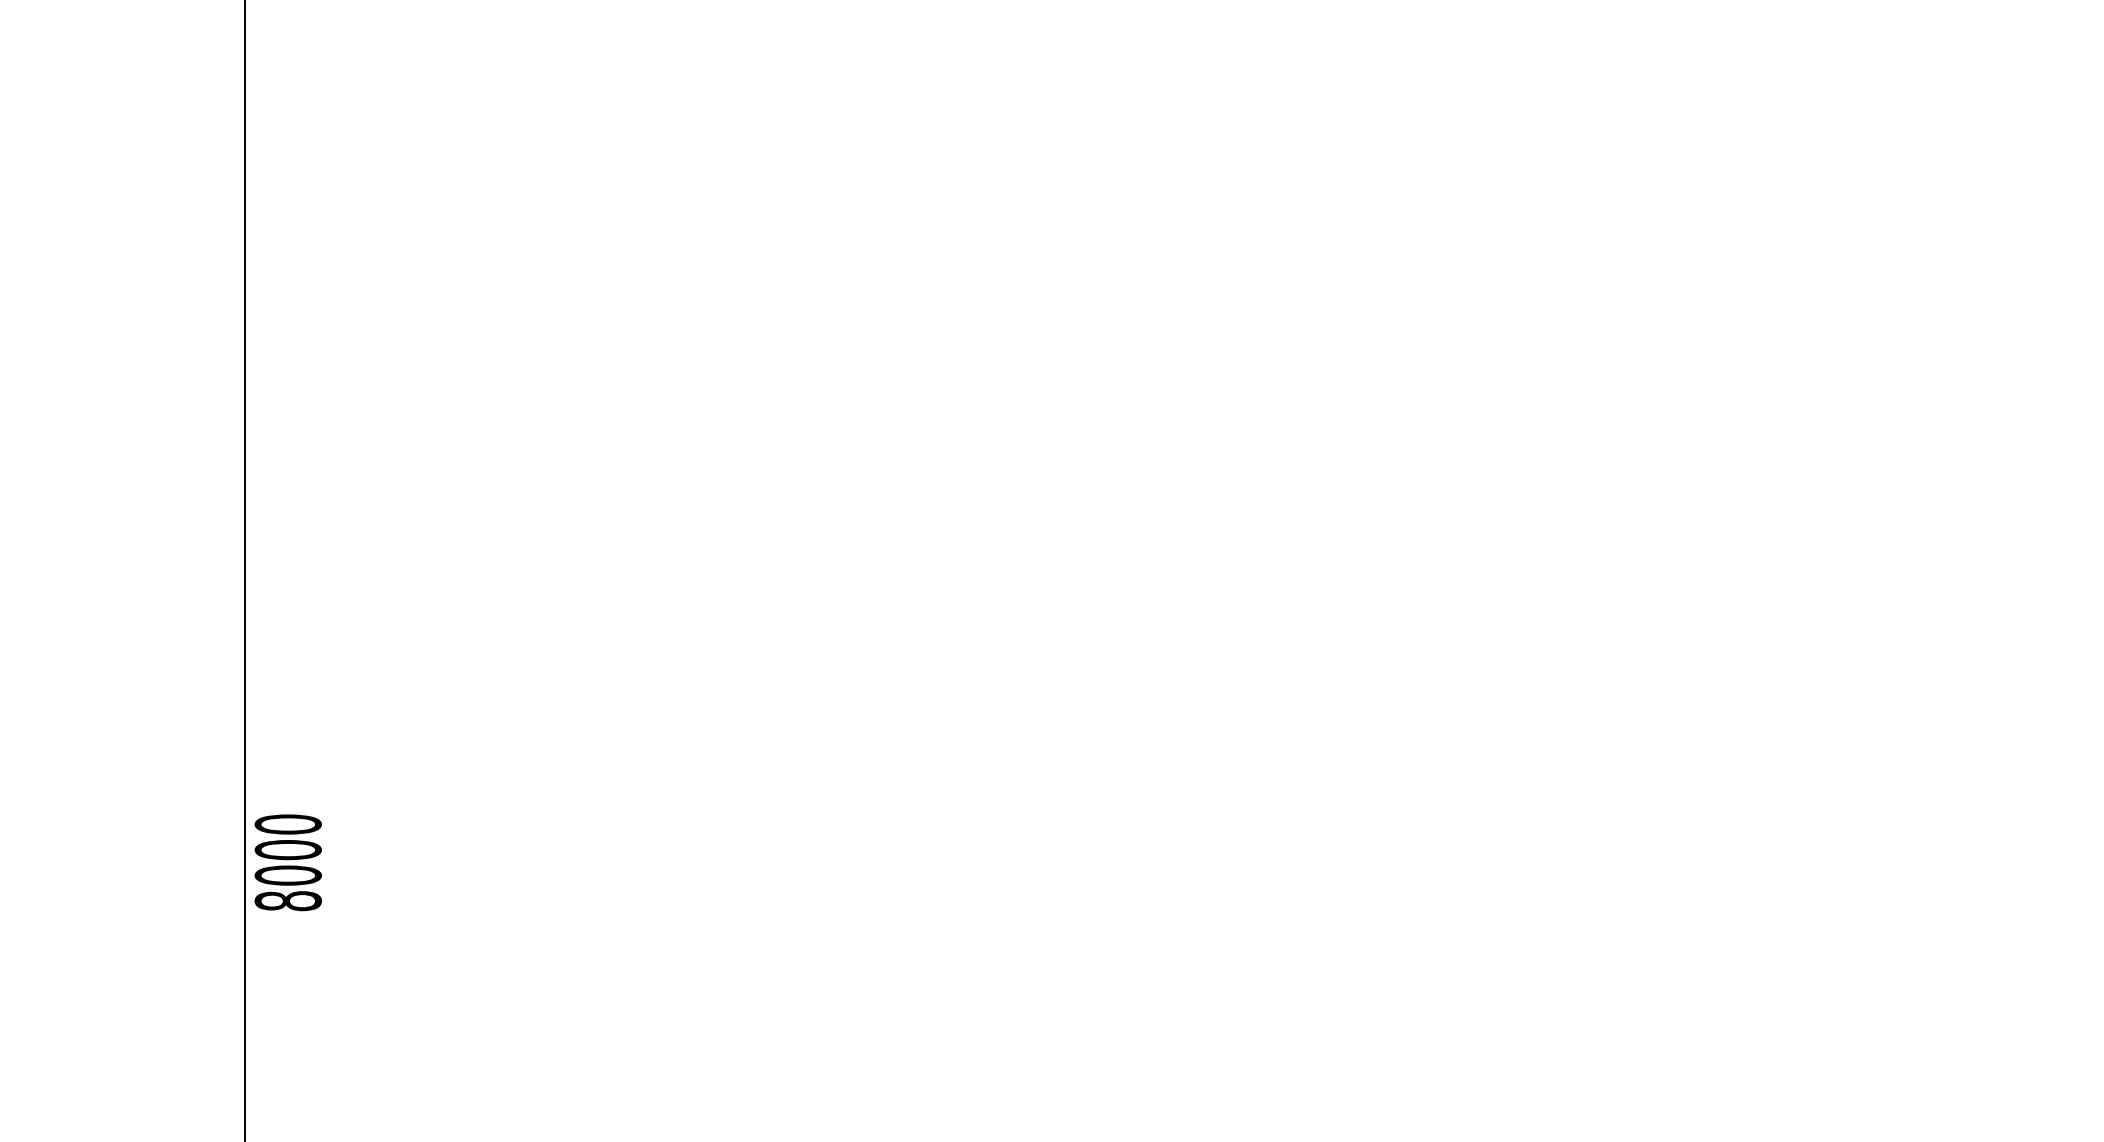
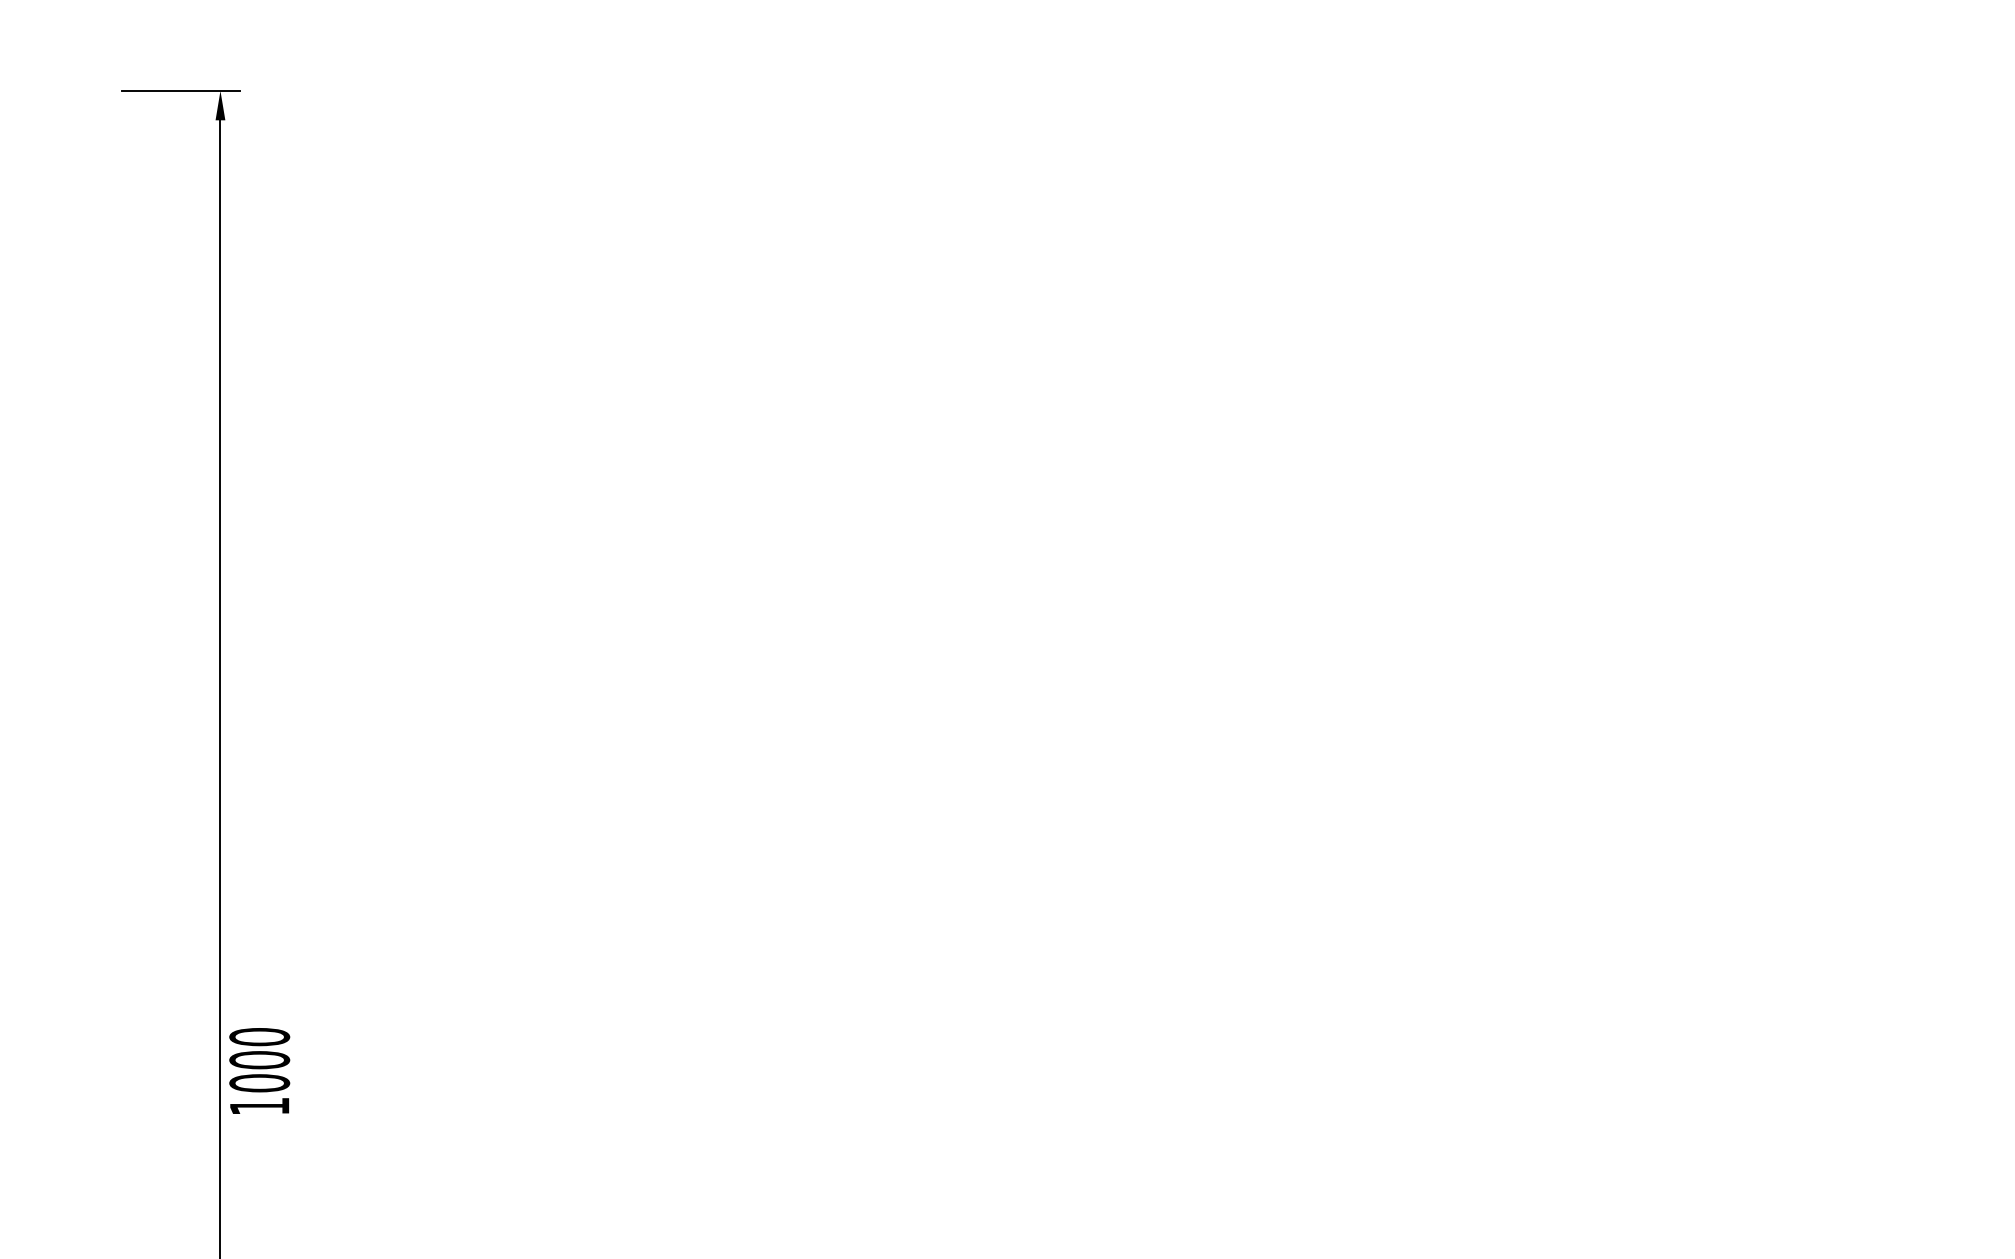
text: (288, 901) -> (259, 1106), 8000 -> 1000

